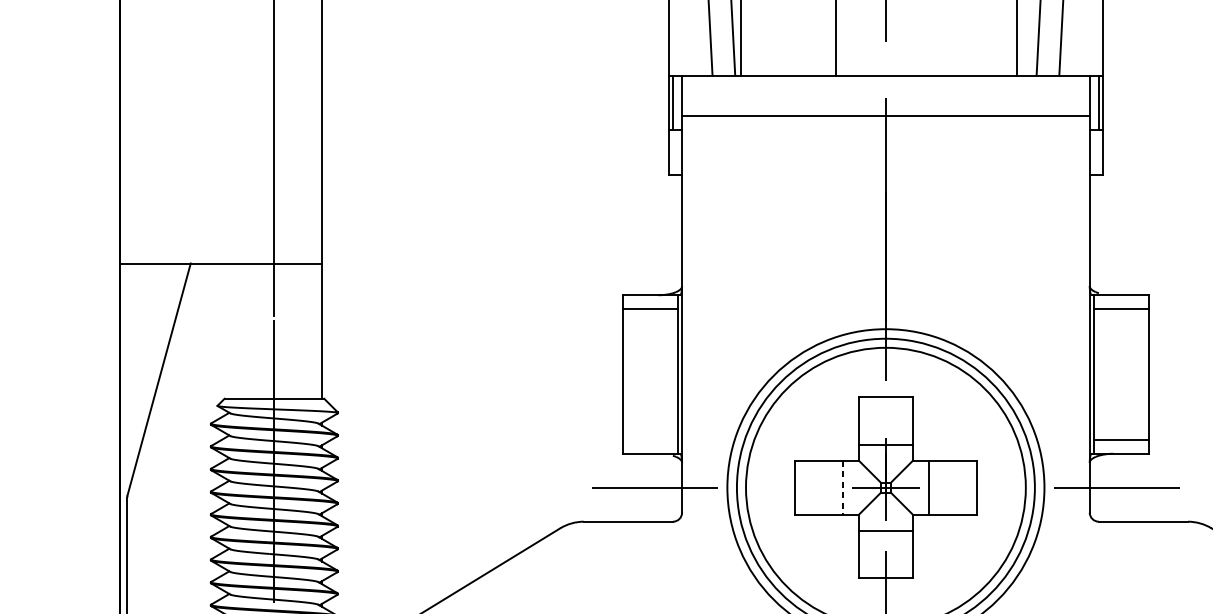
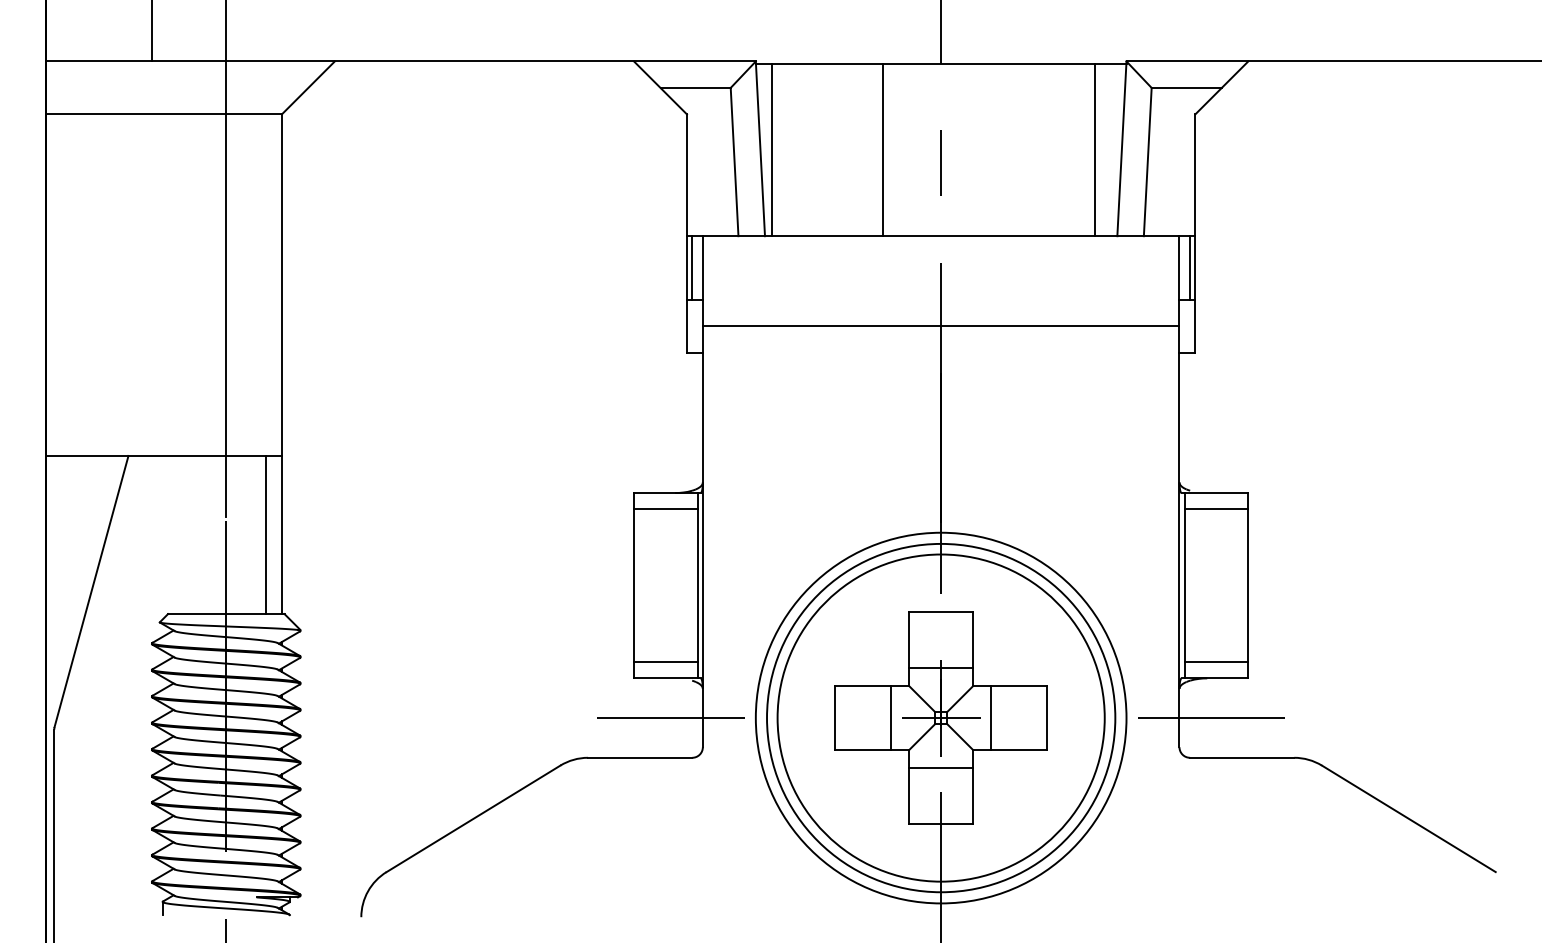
line: (885, 115) -> (940, 326), moved
line: (308, 330) -> (266, 534), added
line: (650, 440) -> (665, 662), added
line: (843, 488) -> (891, 718), dashed -> solid

